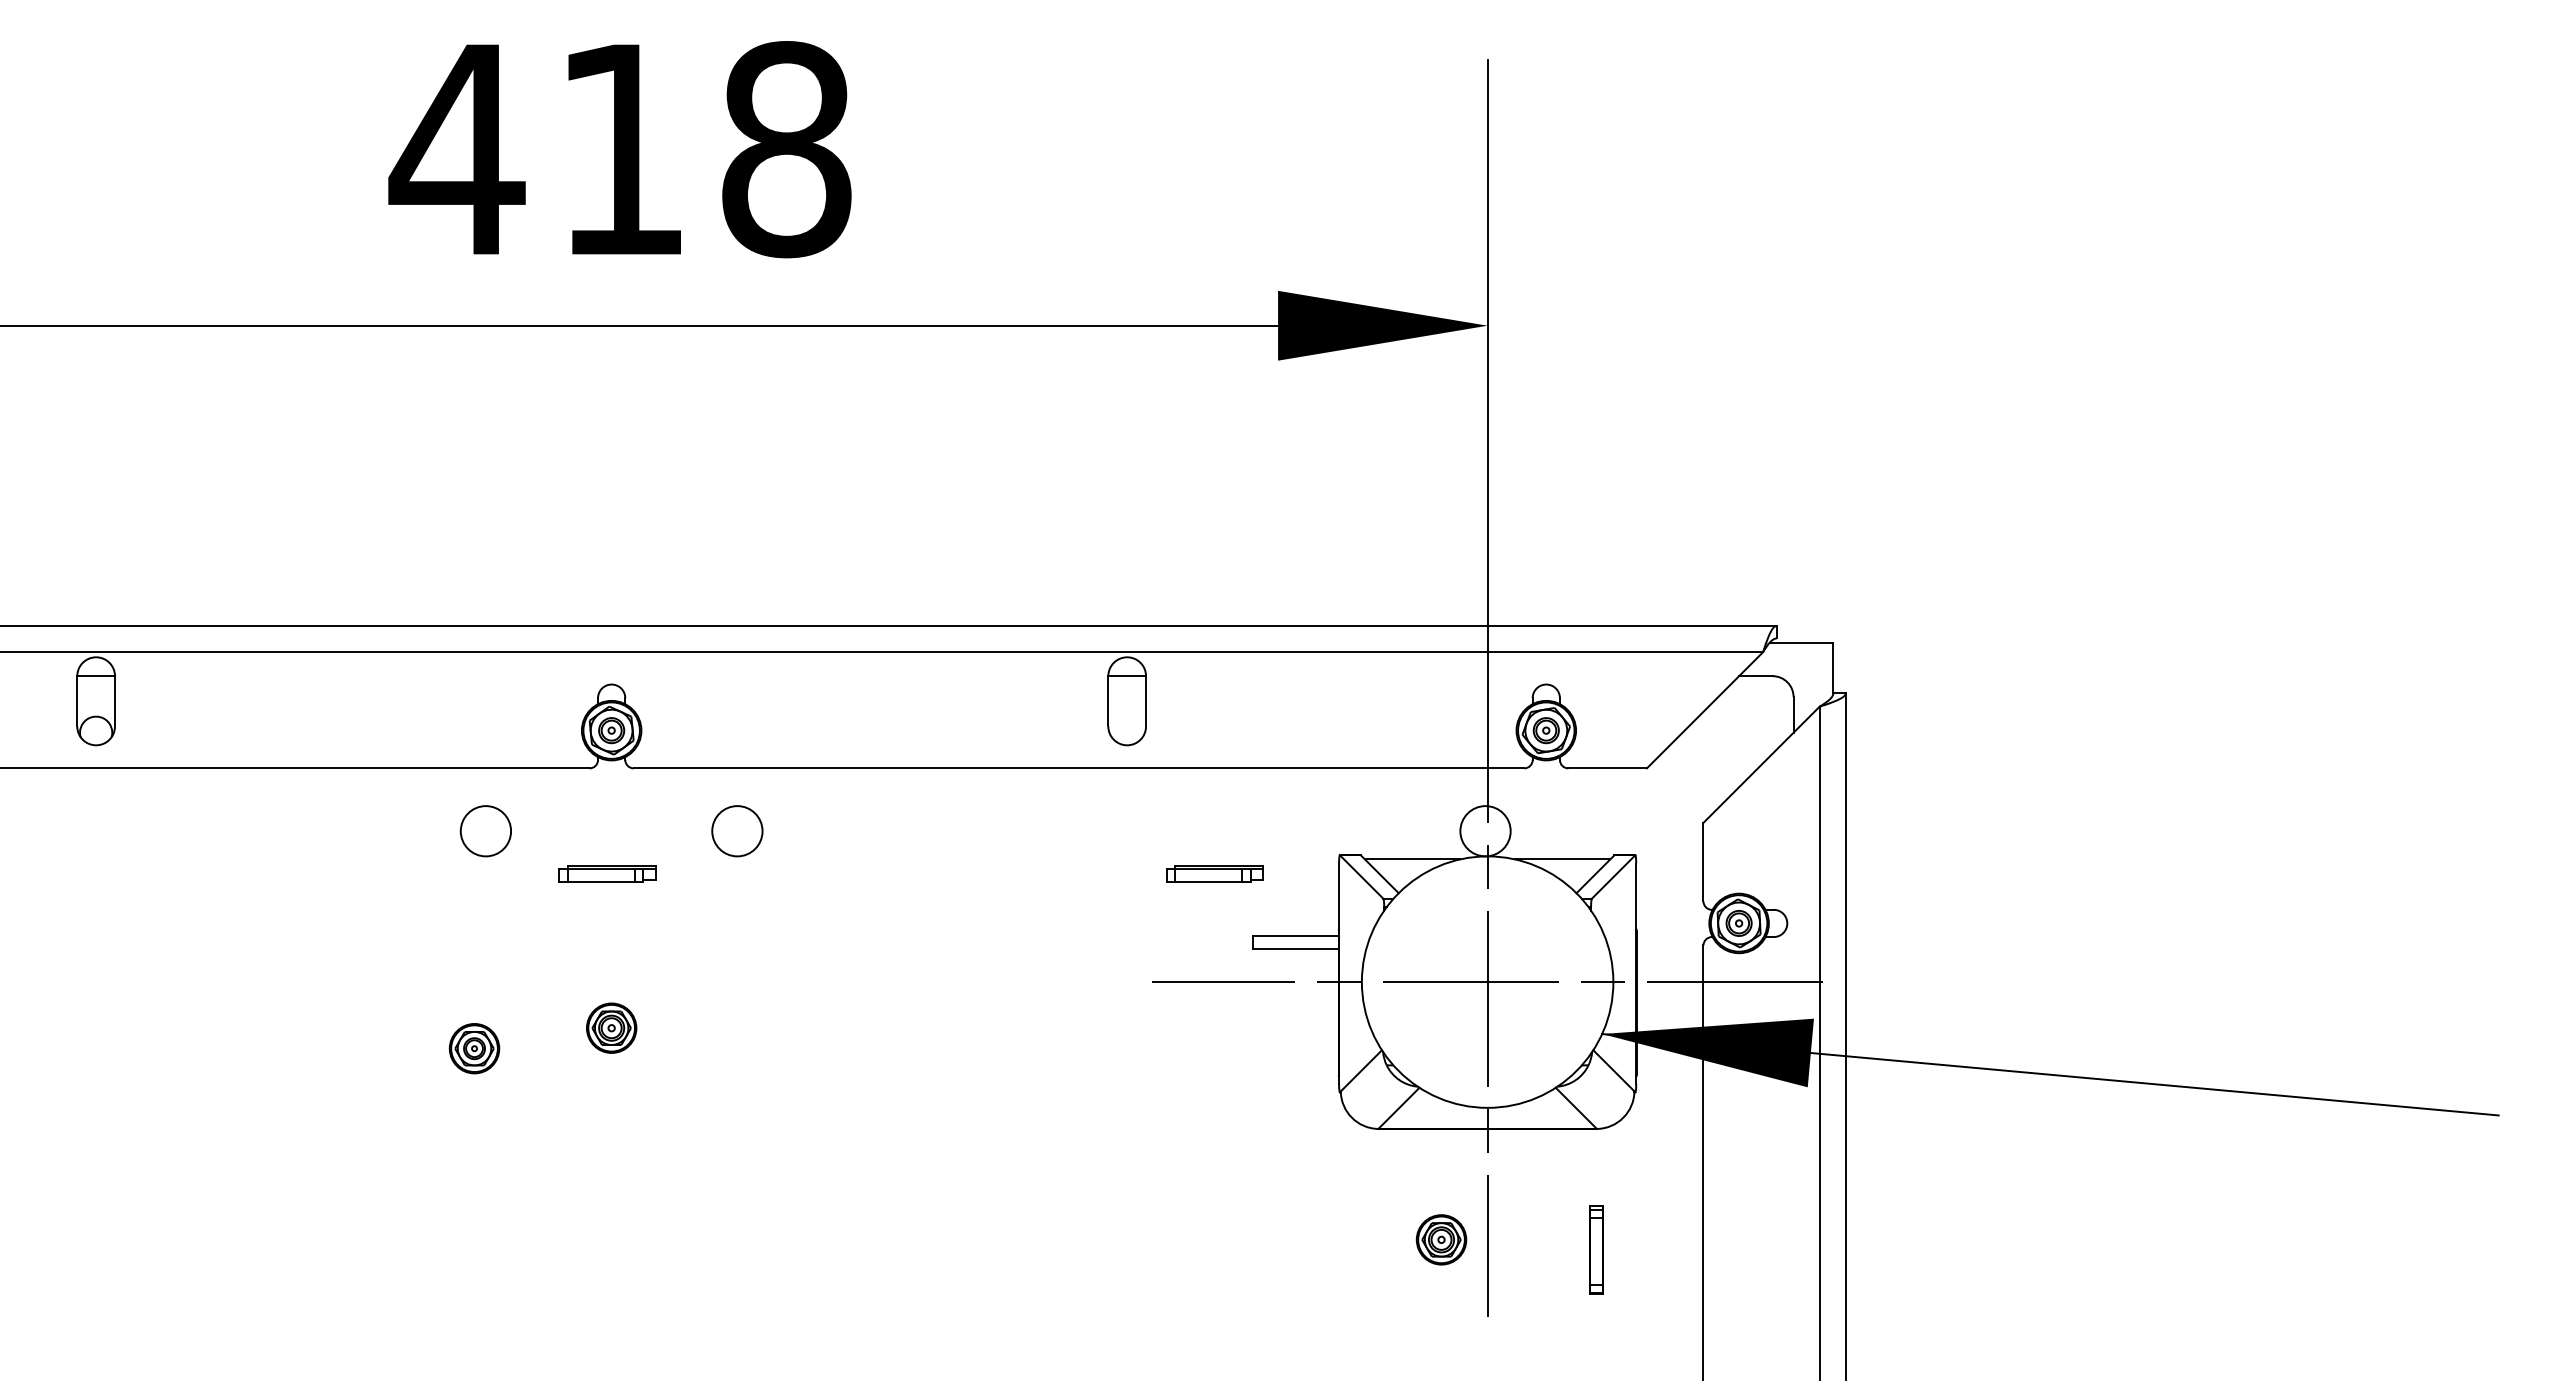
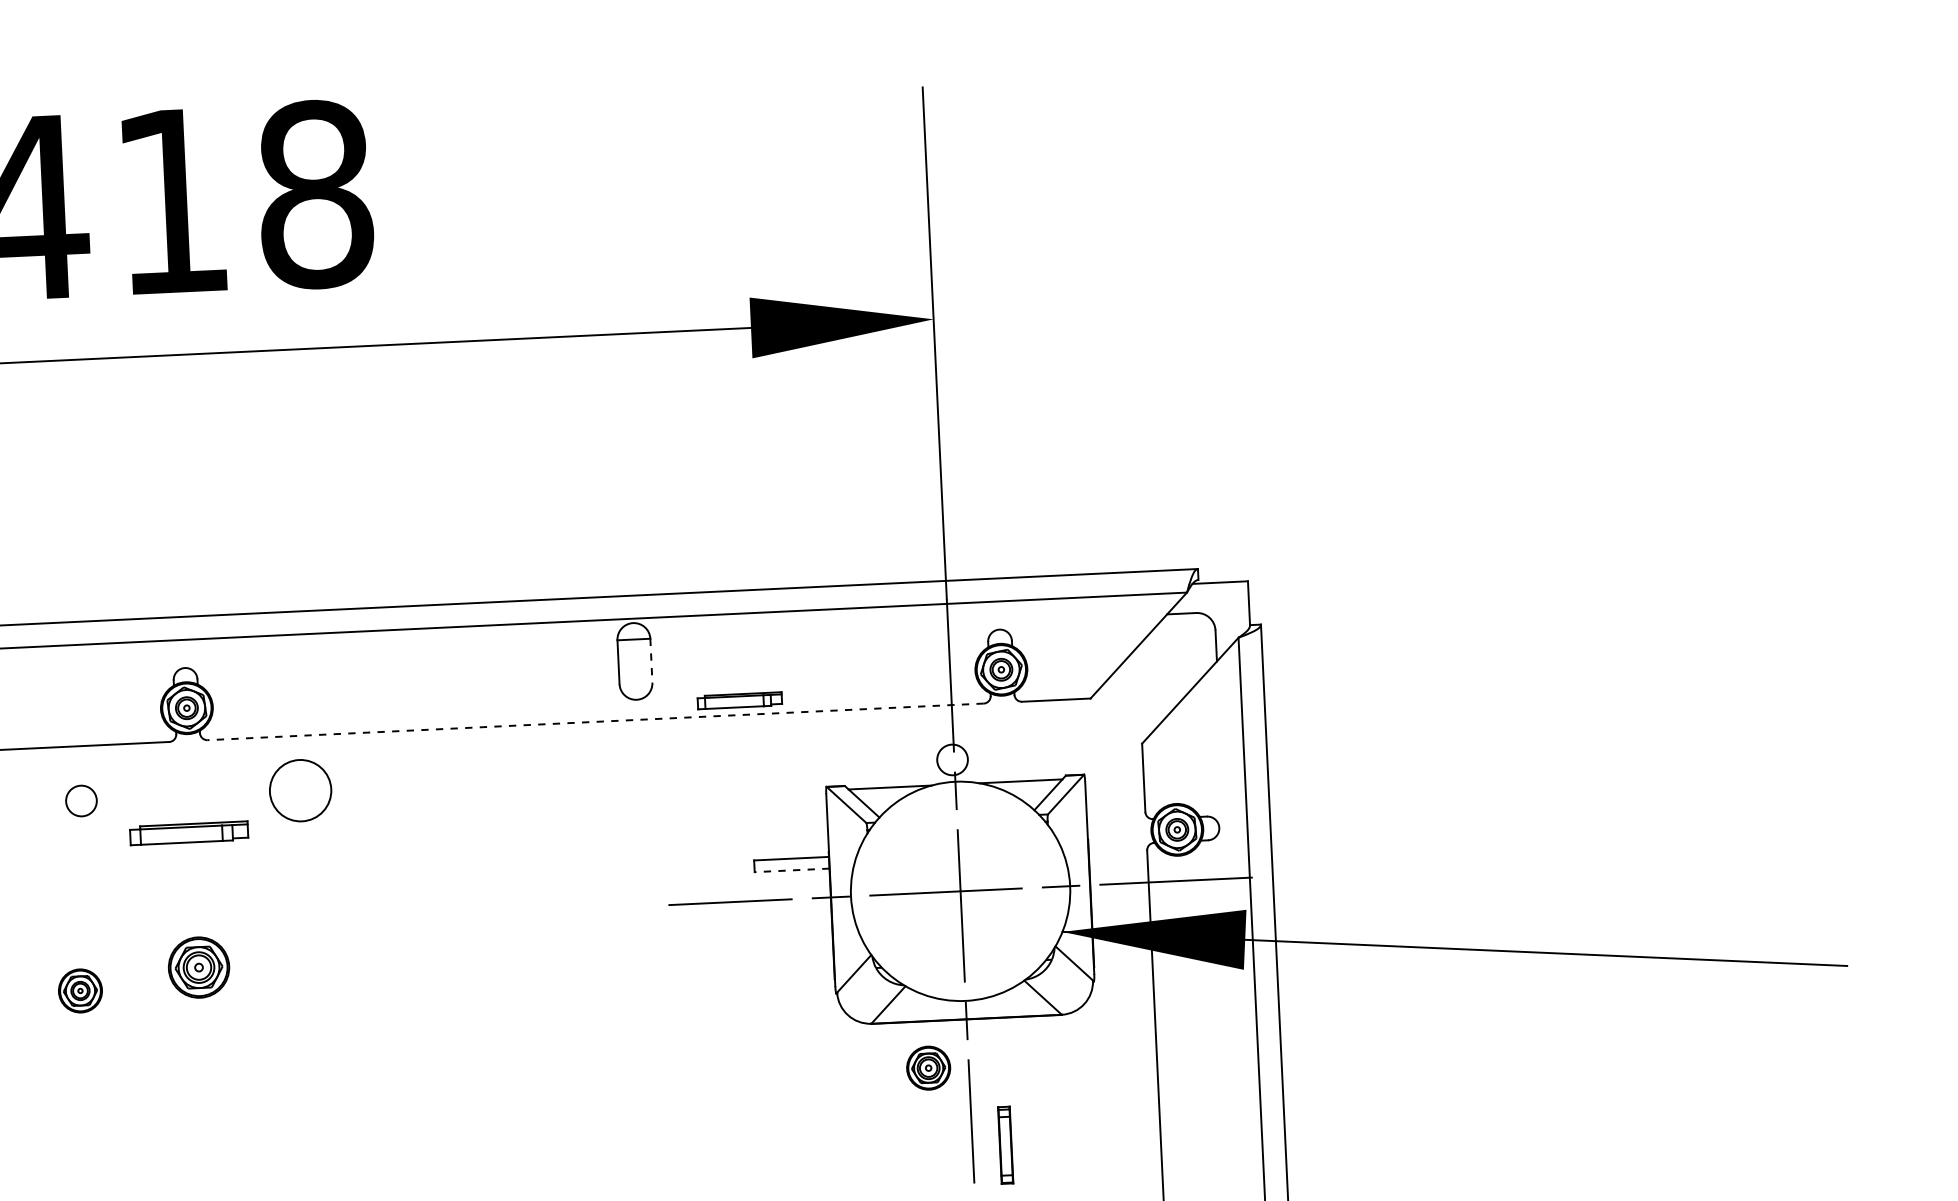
line: (1146, 701) -> (651, 660), solid -> dashed
line: (1078, 768) -> (595, 722), solid -> dashed
circle: (485, 831) -> (81, 801), size x0.7
circle: (737, 831) -> (300, 790), size x1.4
circle: (1485, 831) -> (952, 760), size x0.7
part: (607, 873) -> (189, 832), size x1.4
part: (1214, 873) -> (739, 700), moved
line: (1295, 949) -> (791, 870), solid -> dashed
part: (611, 1027) -> (198, 966), size x1.4
part: (1441, 1239) -> (928, 1067), moved
part: (1596, 1249) -> (1005, 1144), moved

